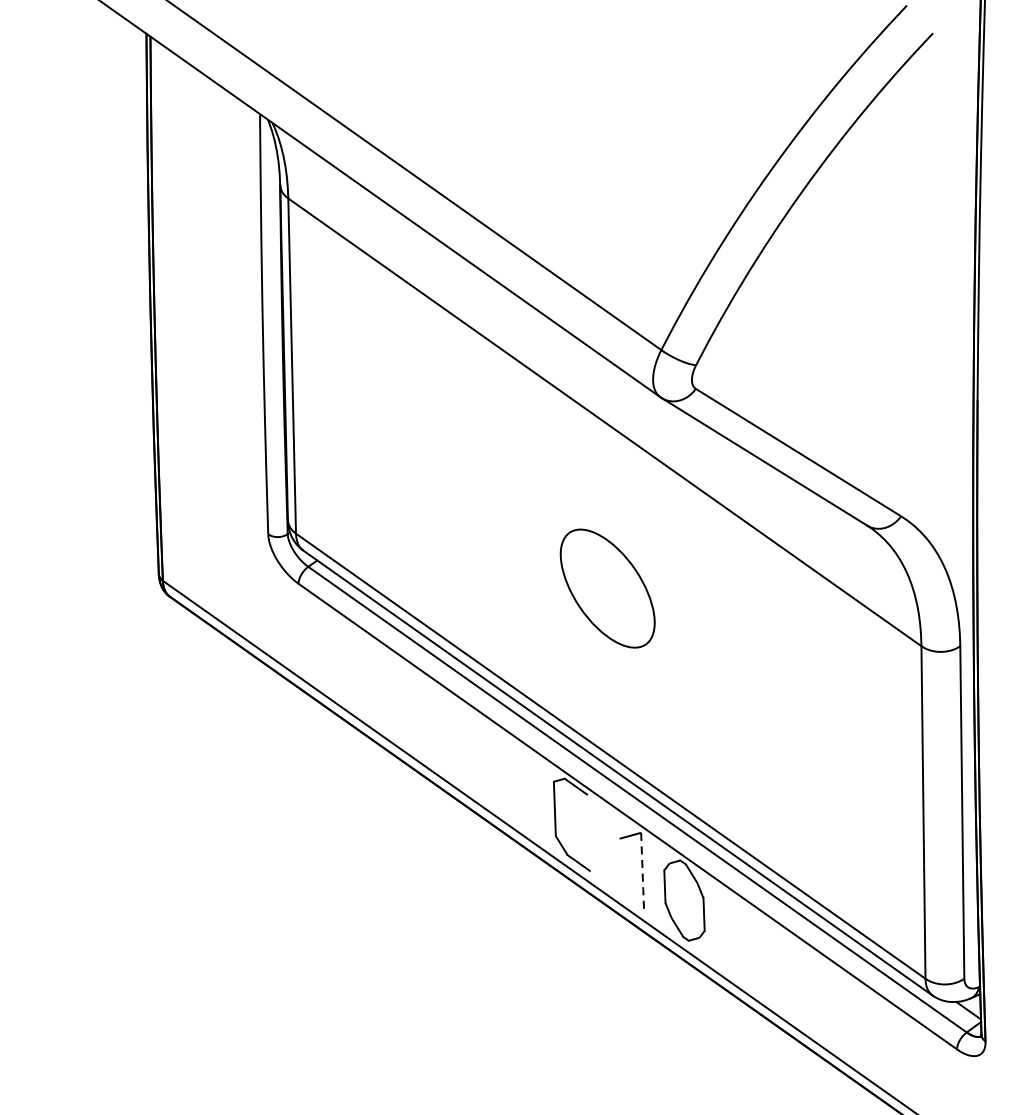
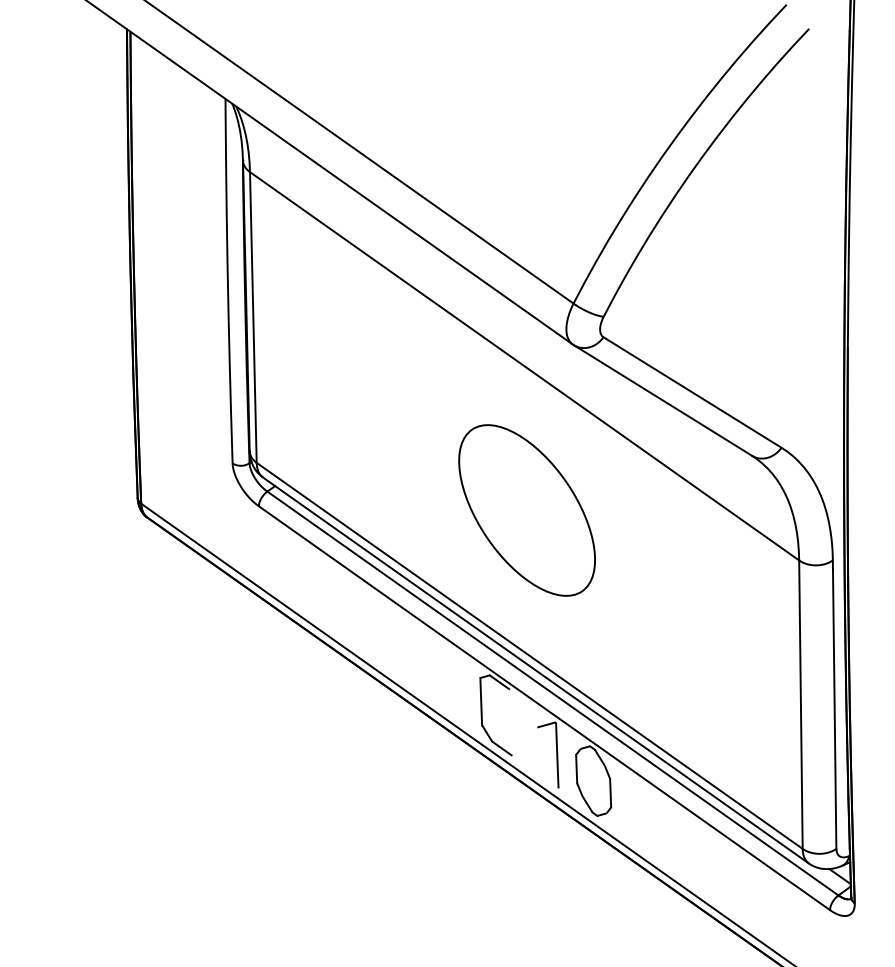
part: (607, 588) -> (526, 510), size x1.67
line: (642, 872) -> (557, 756), dashed -> solid

